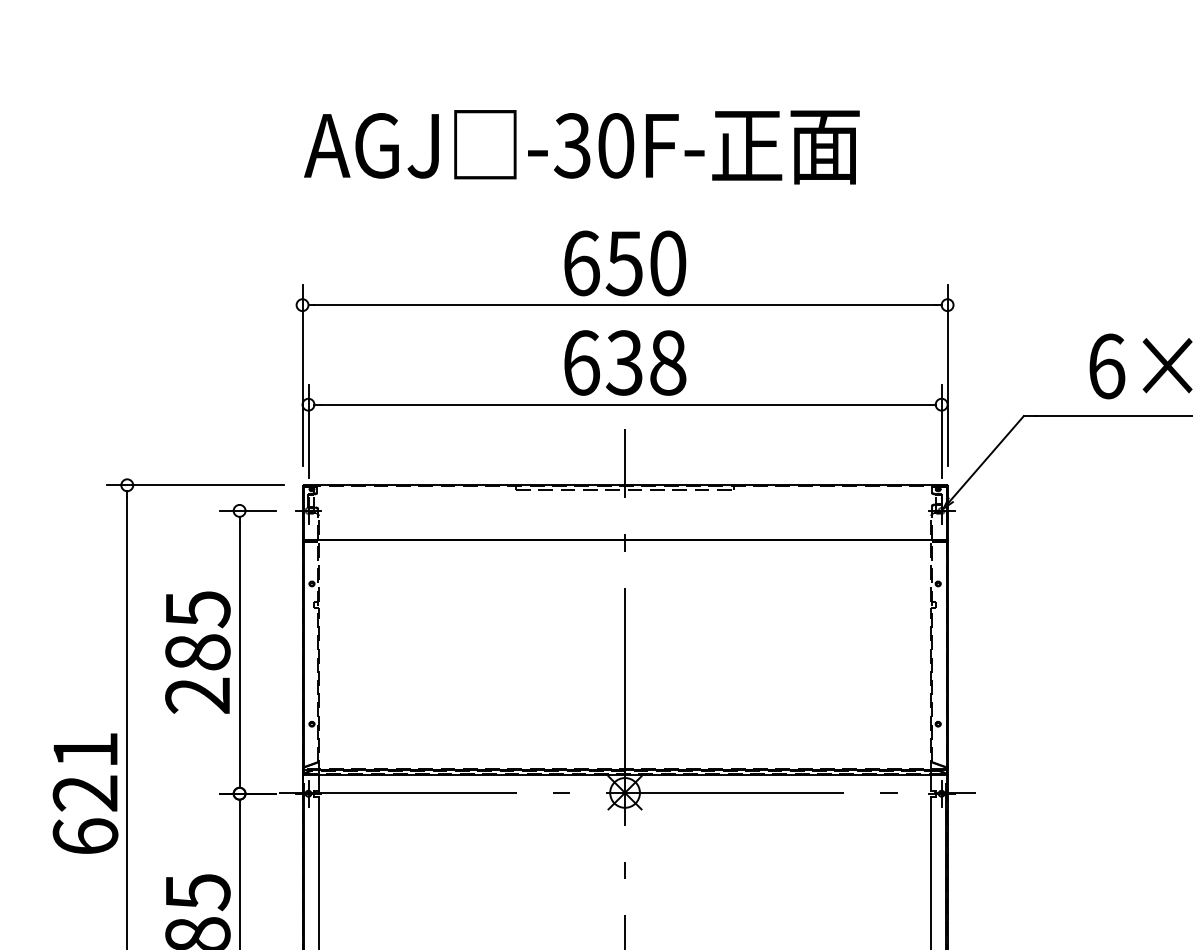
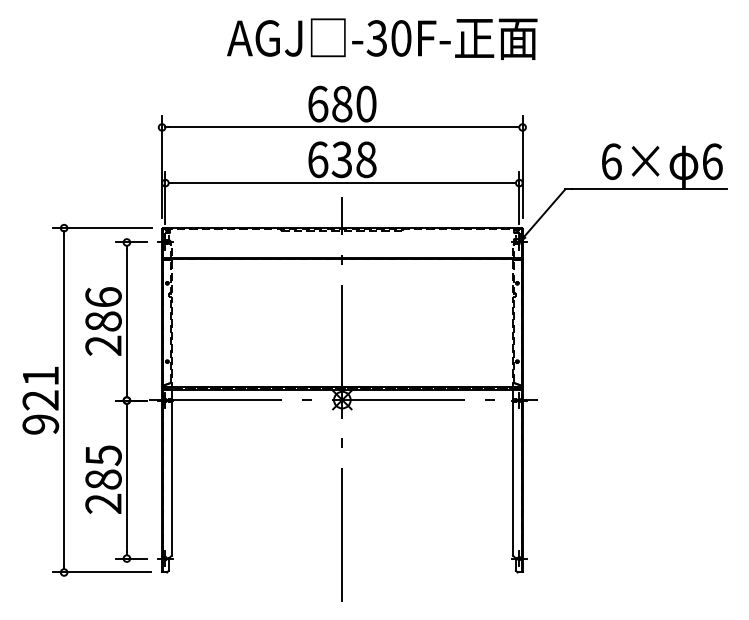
text: (582, 145) -> (382, 38), moved
text: (623, 264) -> (341, 104), 650 -> 680
text: (197, 609) -> (103, 297), 285 -> 286
text: (84, 836) -> (40, 424), 621 -> 921

